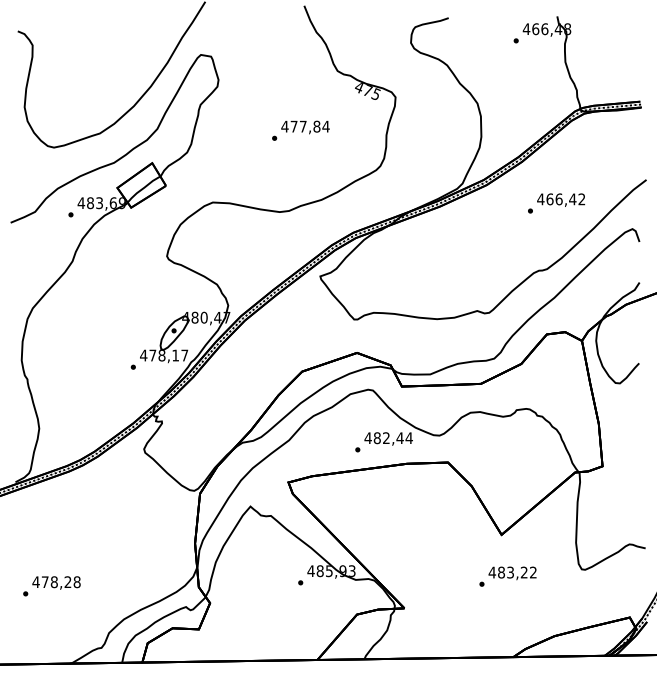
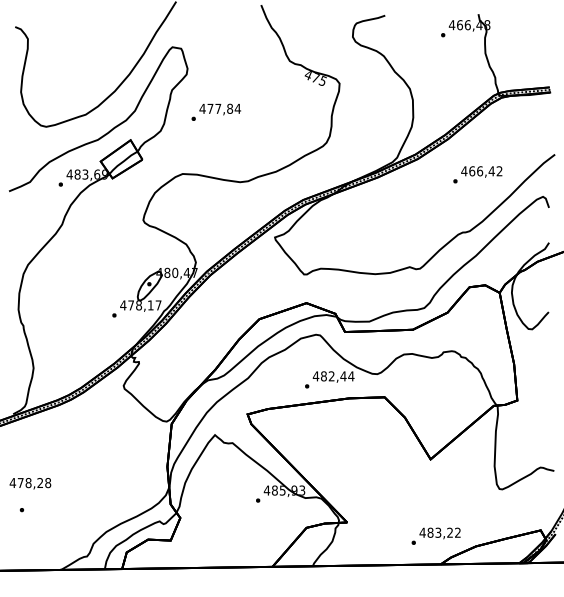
text: (299, 129) -> (215, 111), moved
text: (507, 575) -> (435, 535), moved
text: (56, 582) -> (30, 483), moved

